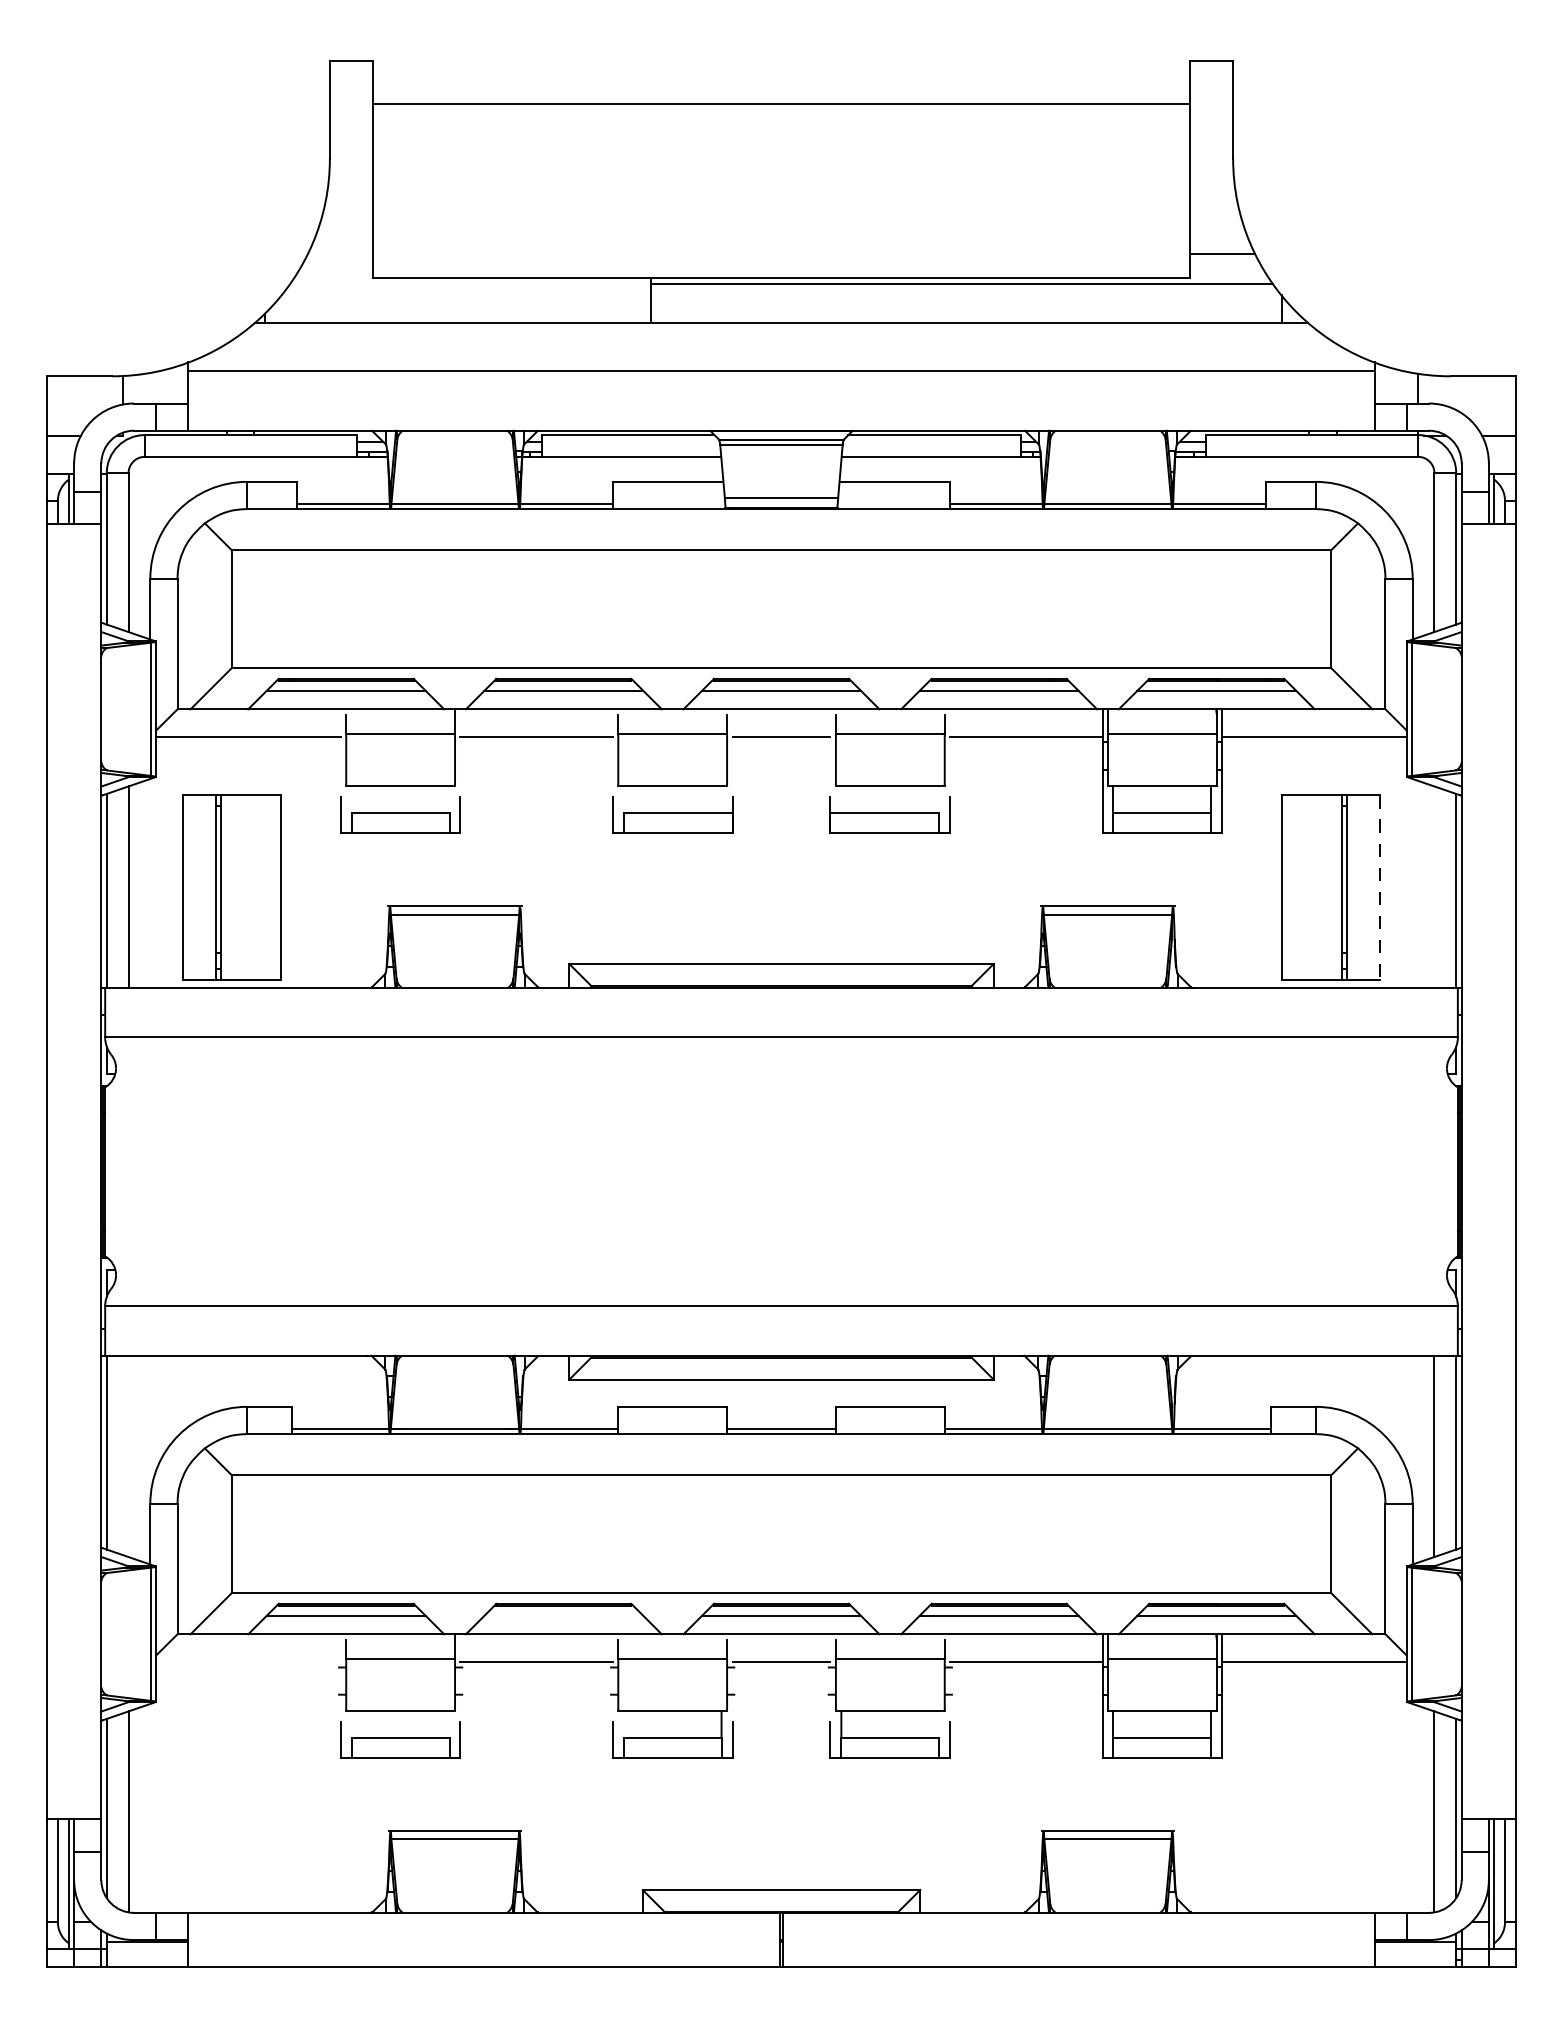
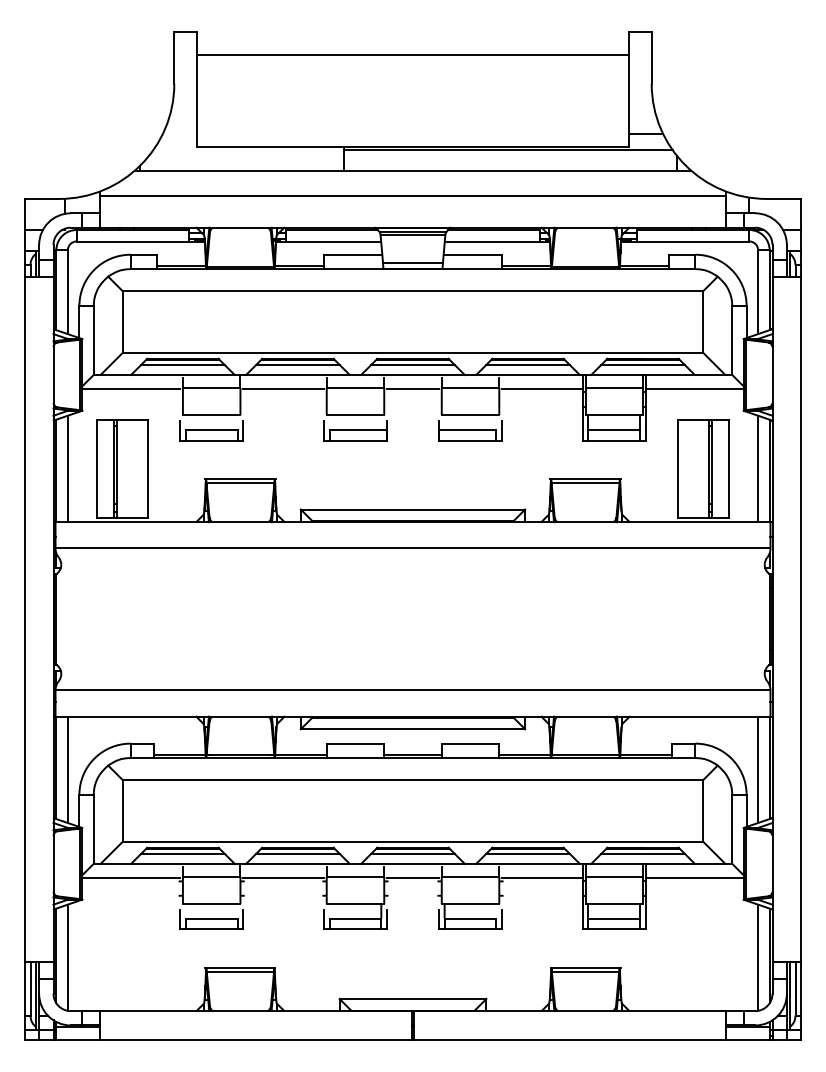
line: (1435, 886) -> (758, 468), added
line: (1380, 888) -> (729, 469), dashed -> solid
line: (127, 1455) -> (67, 769), added
line: (562, 1616) -> (297, 854), added
line: (248, 1662) -> (131, 878), added

